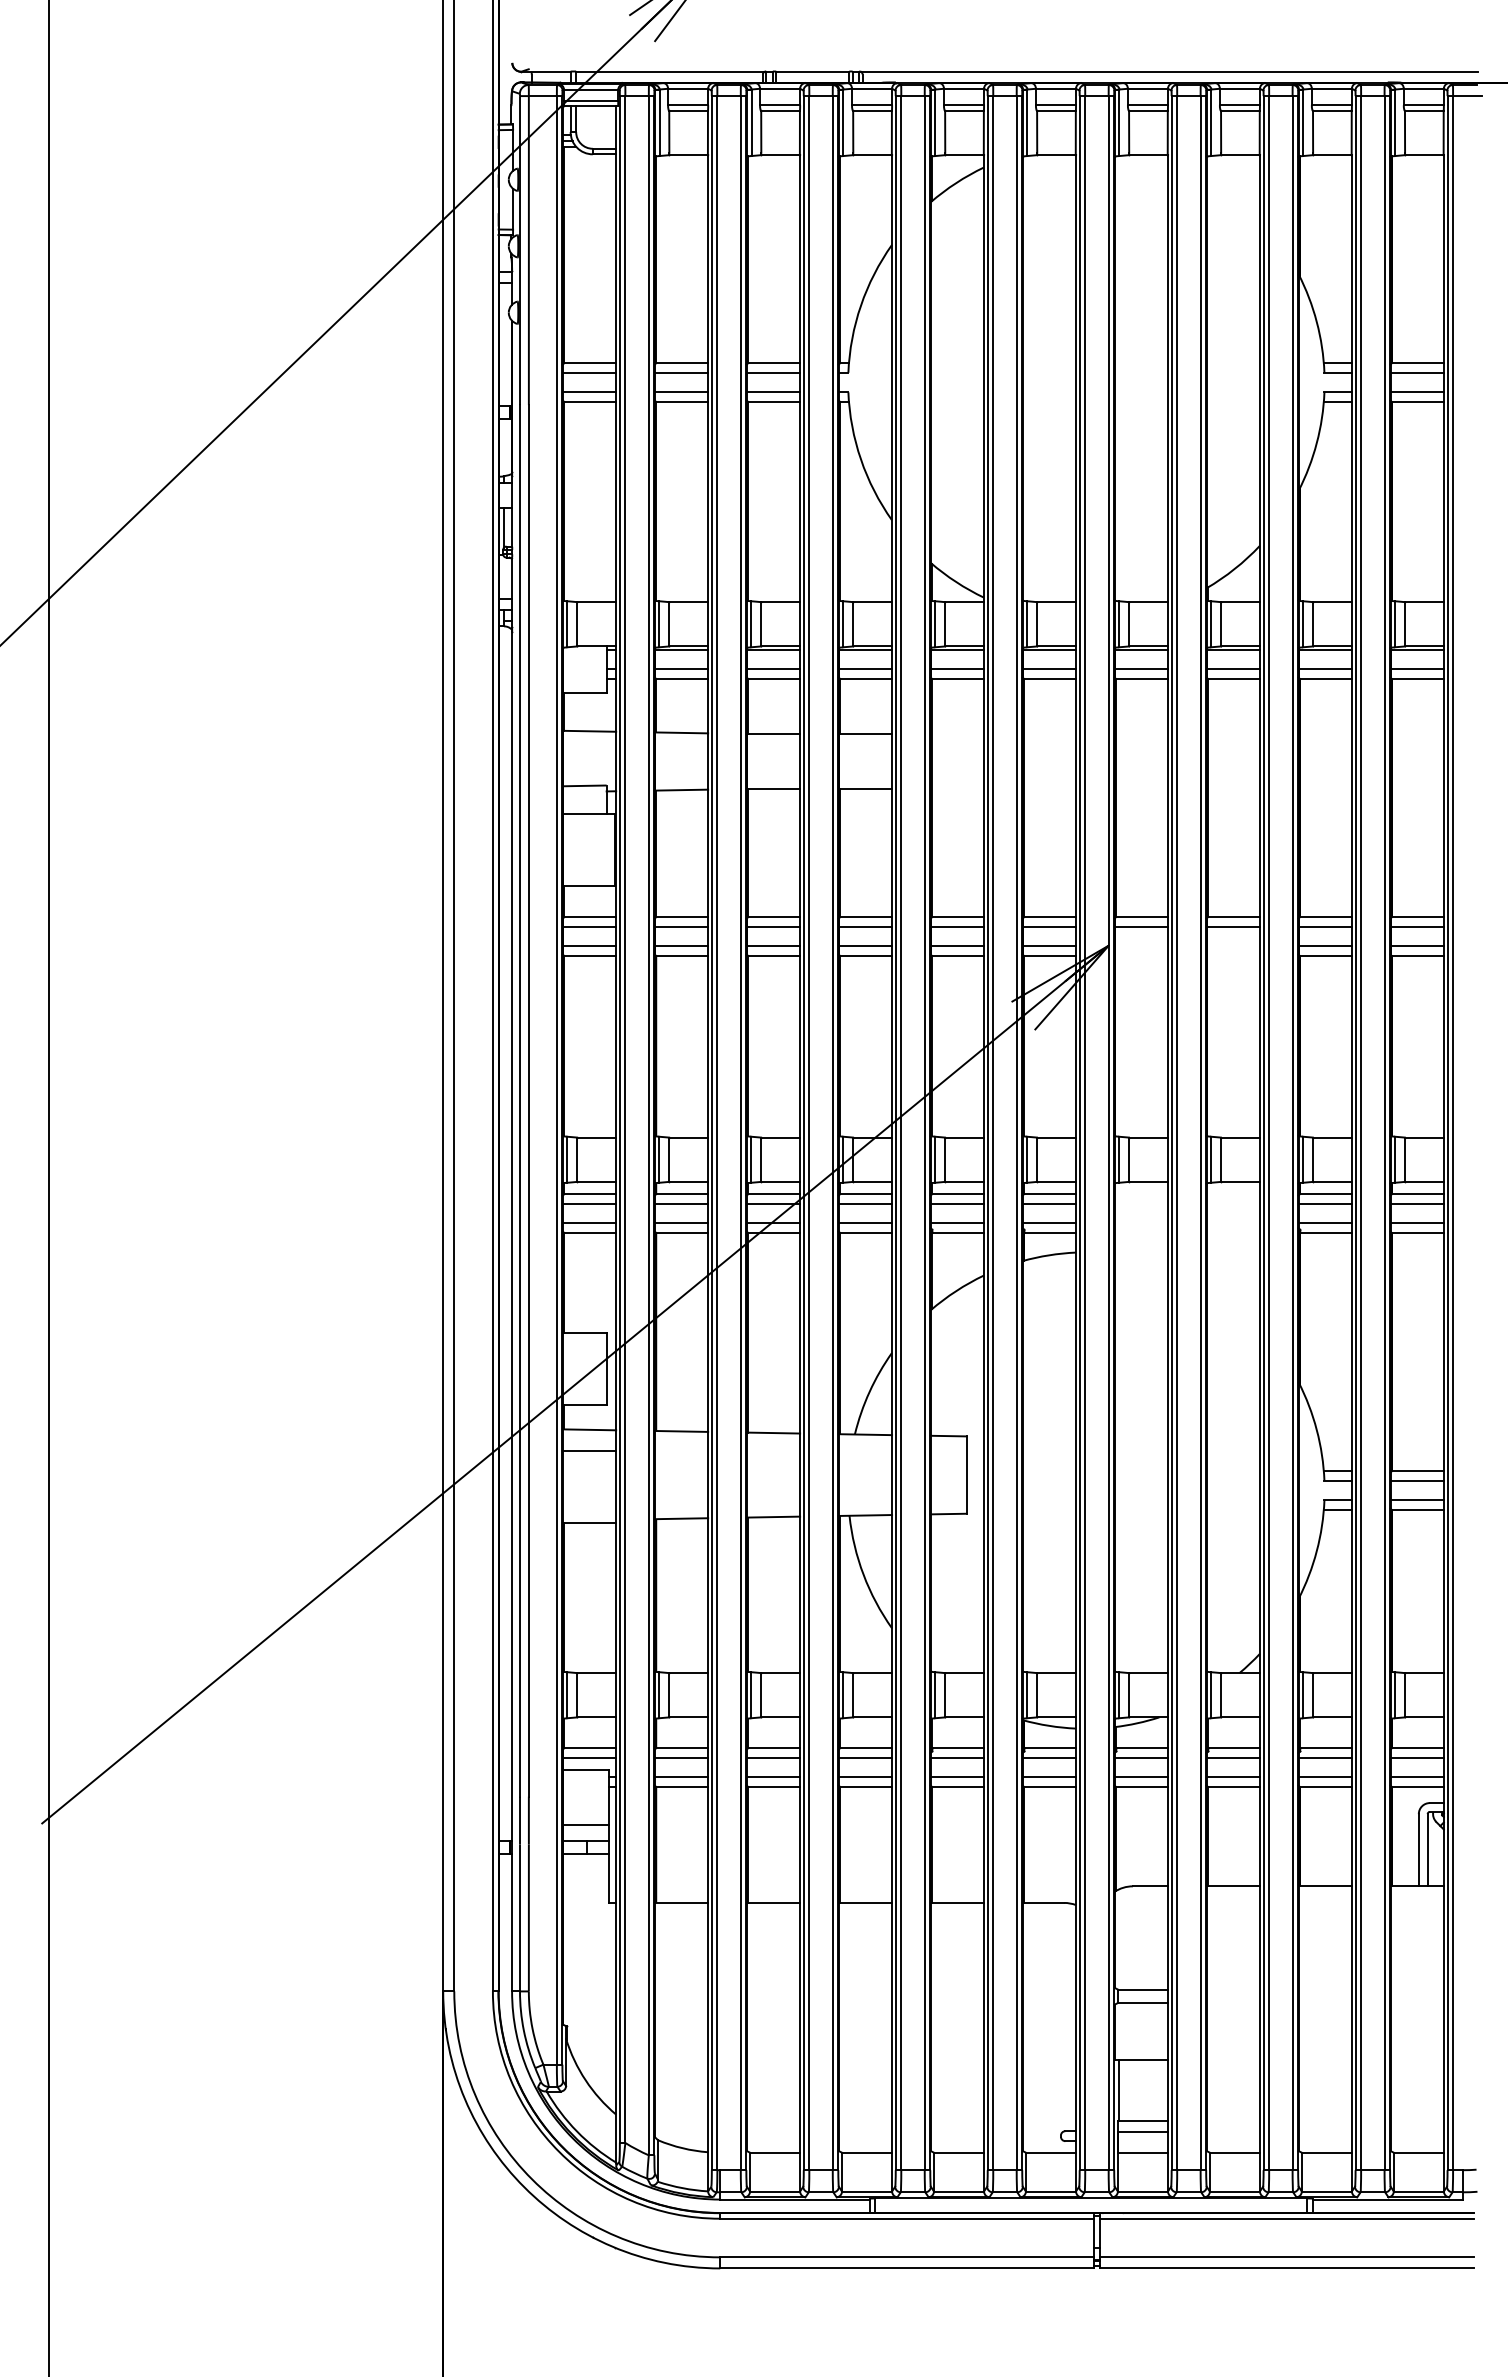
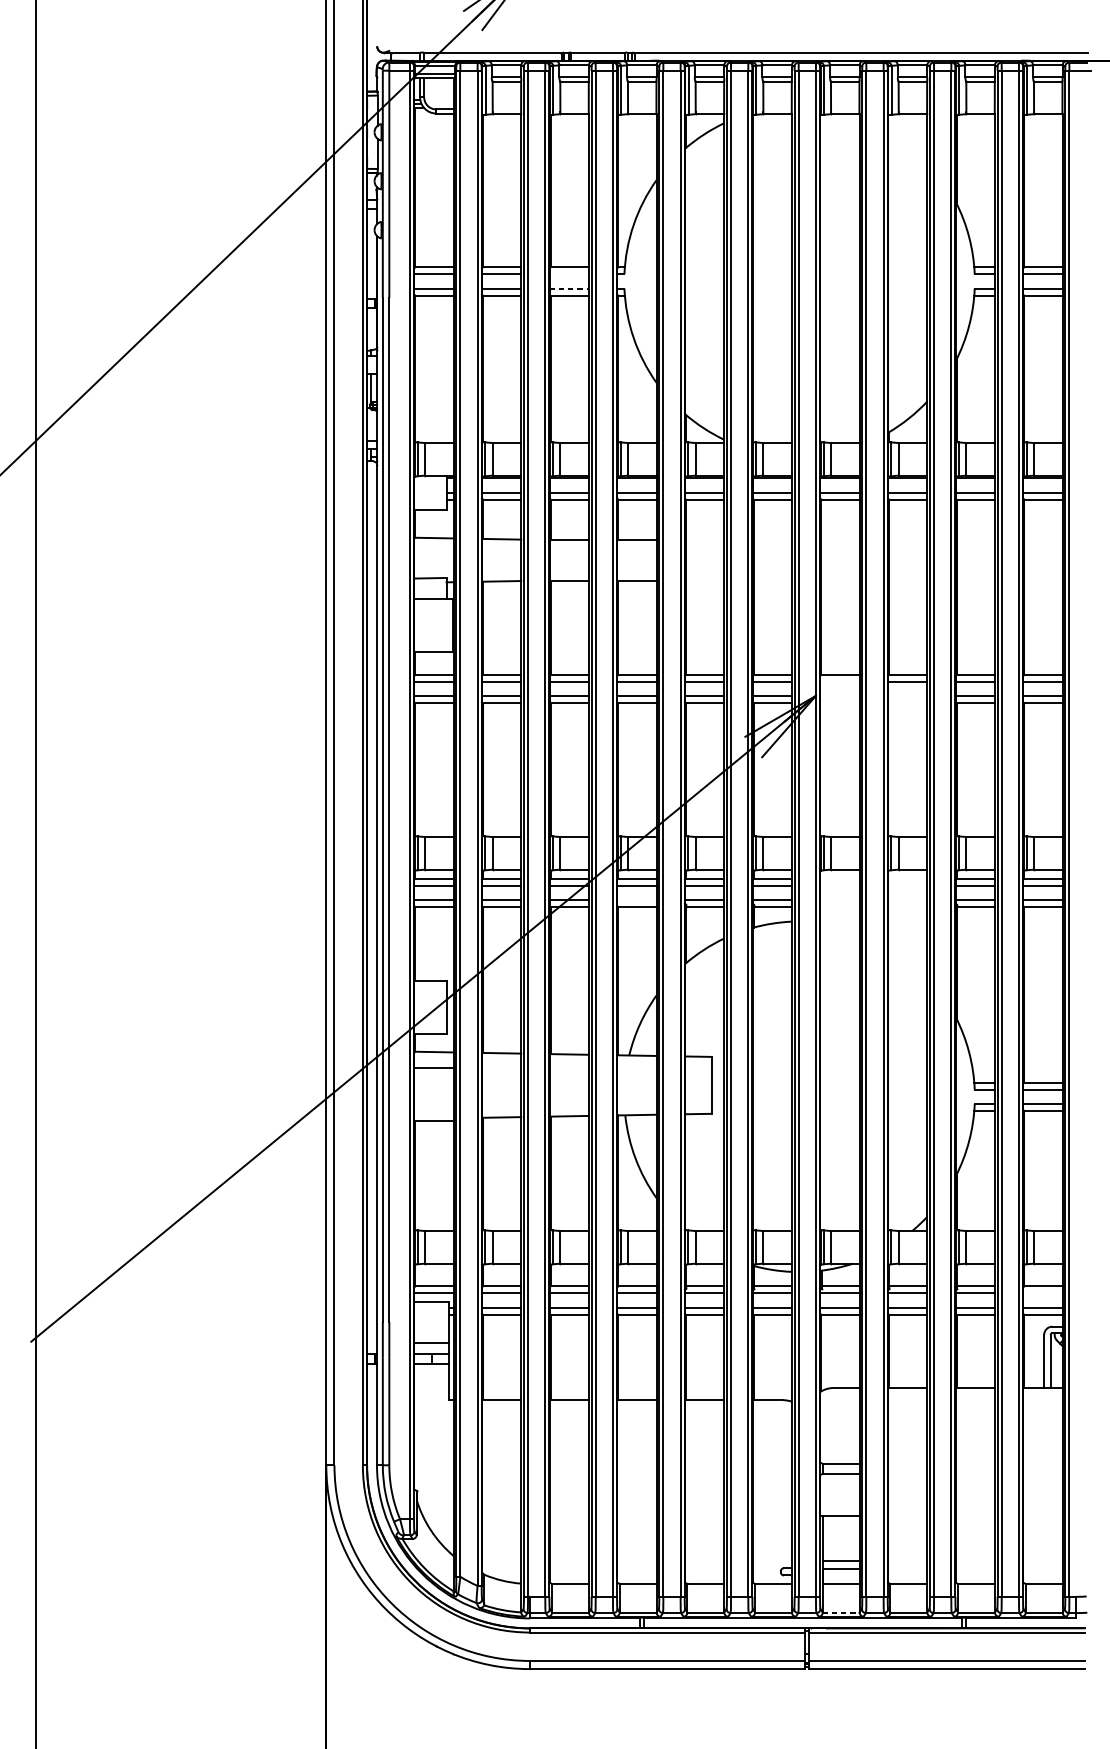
line: (773, 372) -> (569, 274), removed
line: (773, 392) -> (569, 288), solid -> dashed
line: (1140, 926) -> (839, 681), removed
line: (865, 1223) -> (637, 900), removed
line: (1416, 1757) -> (1042, 1293), removed
line: (1143, 2191) -> (841, 1612), solid -> dashed

